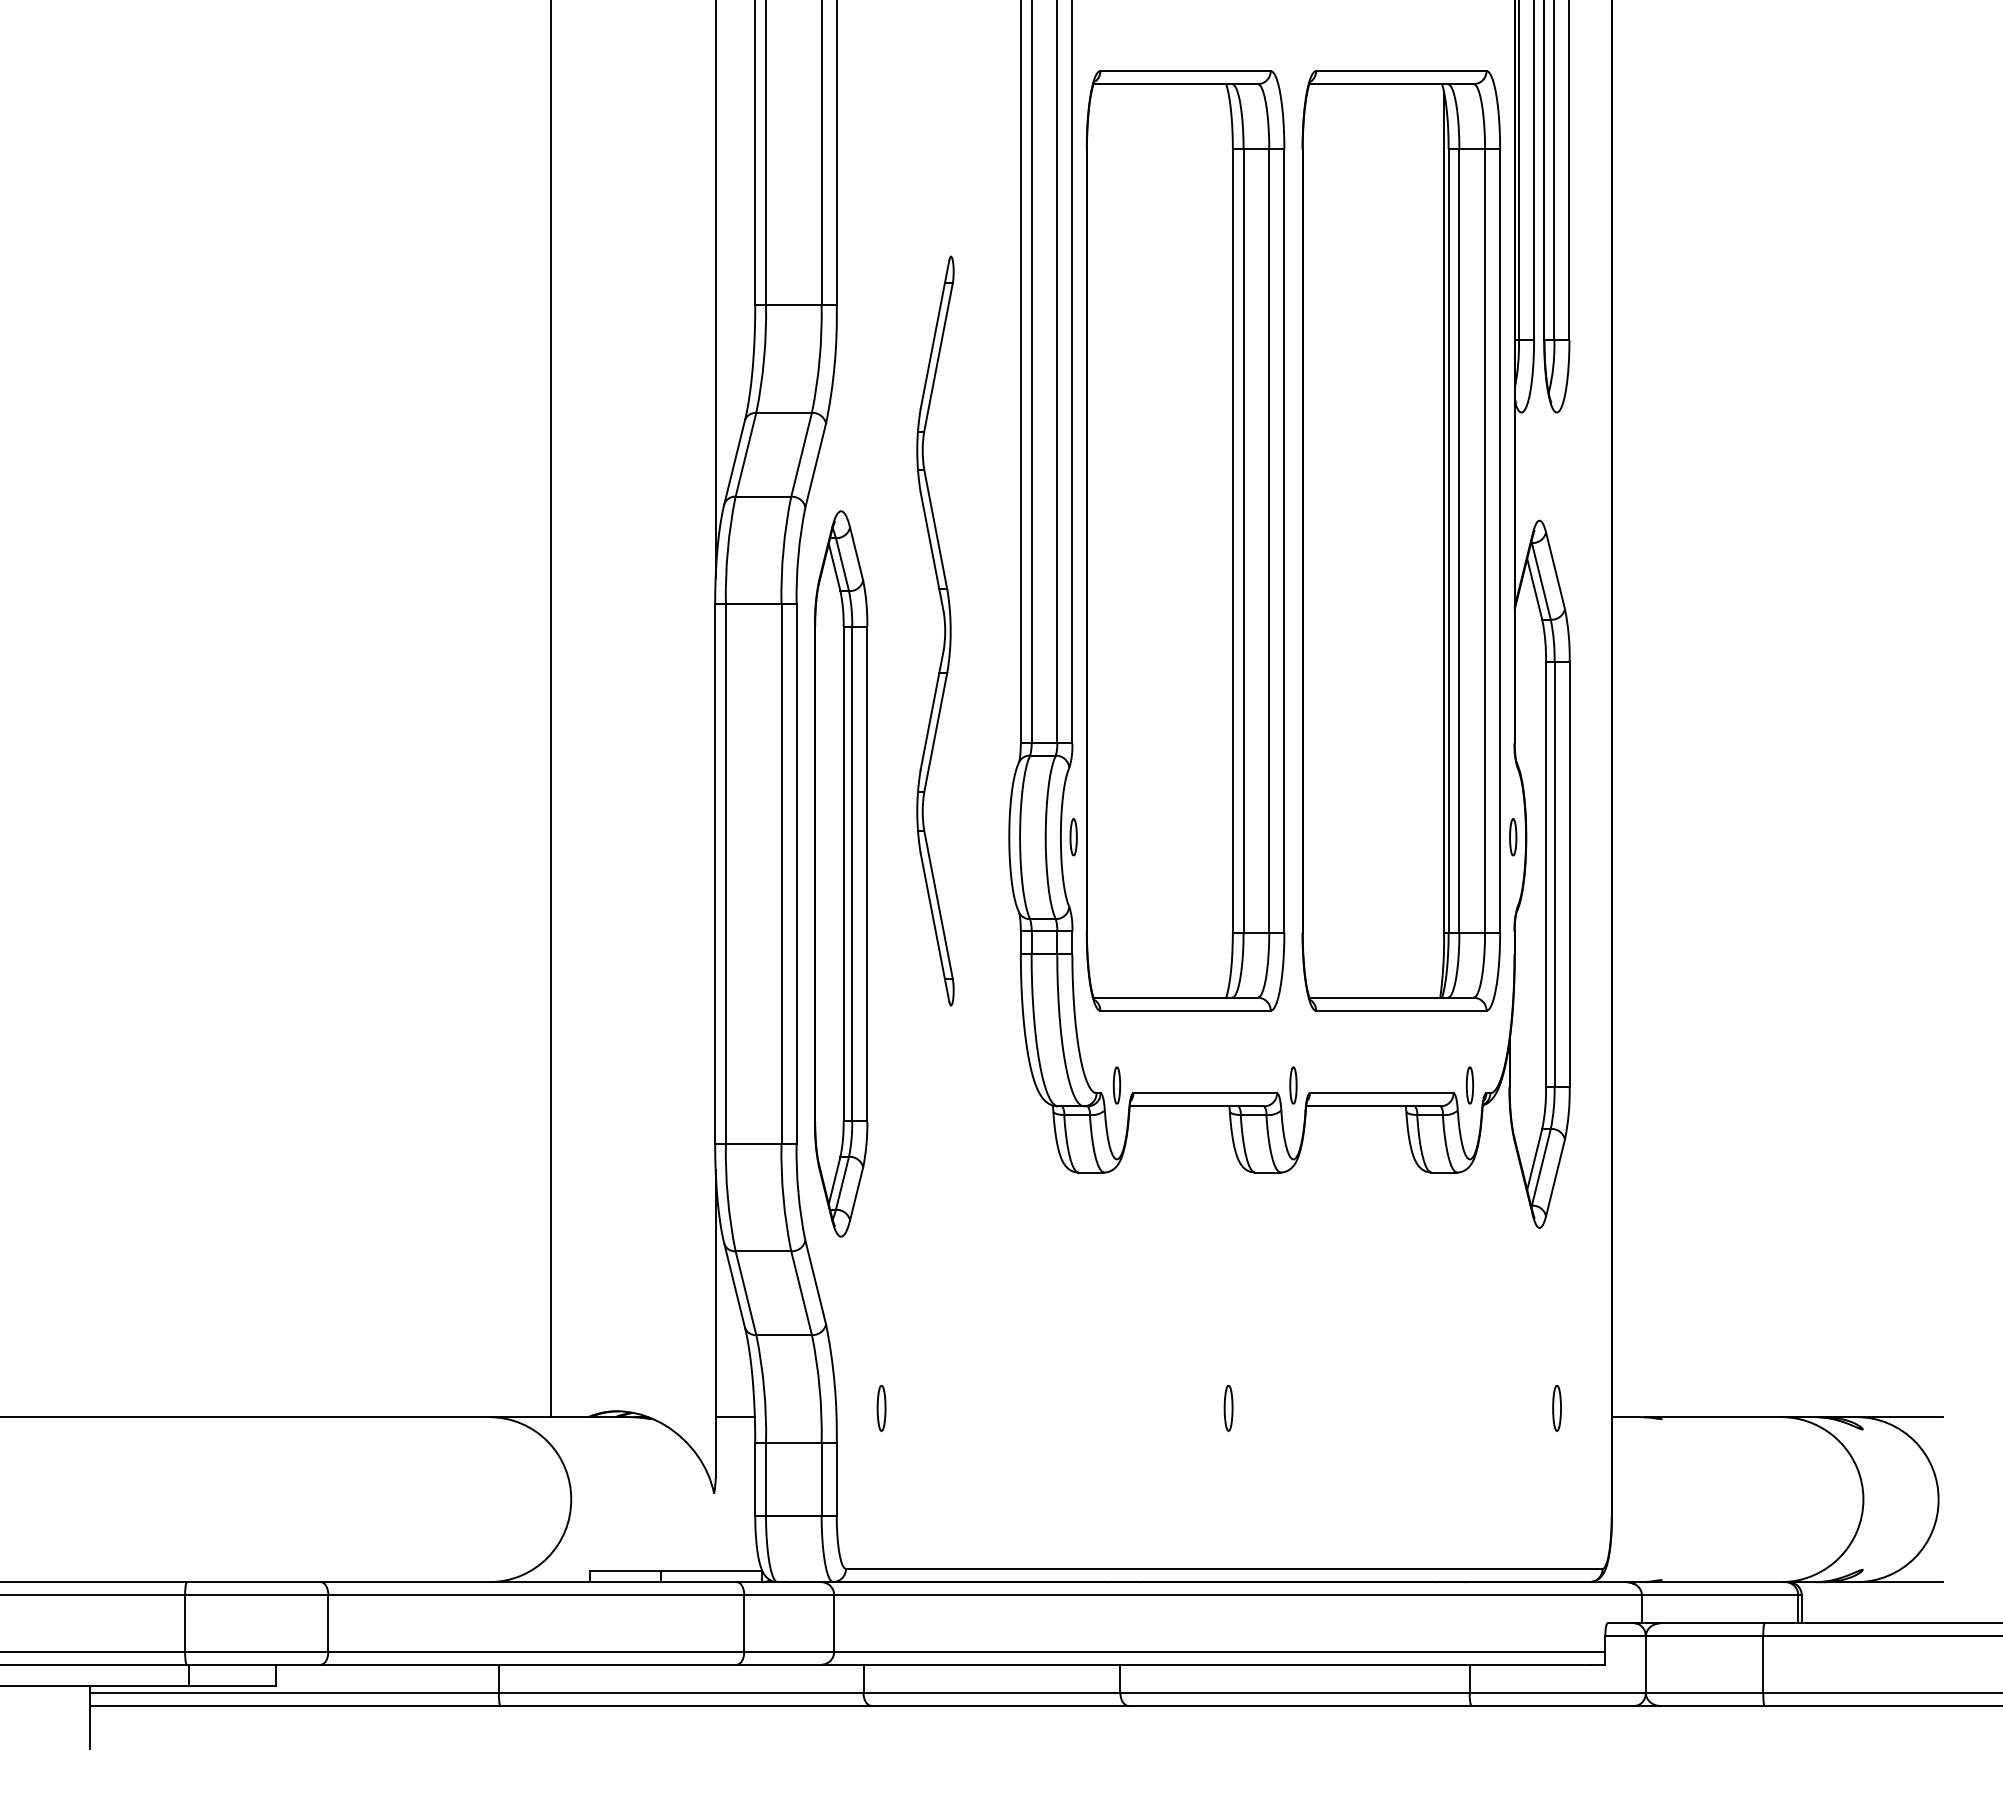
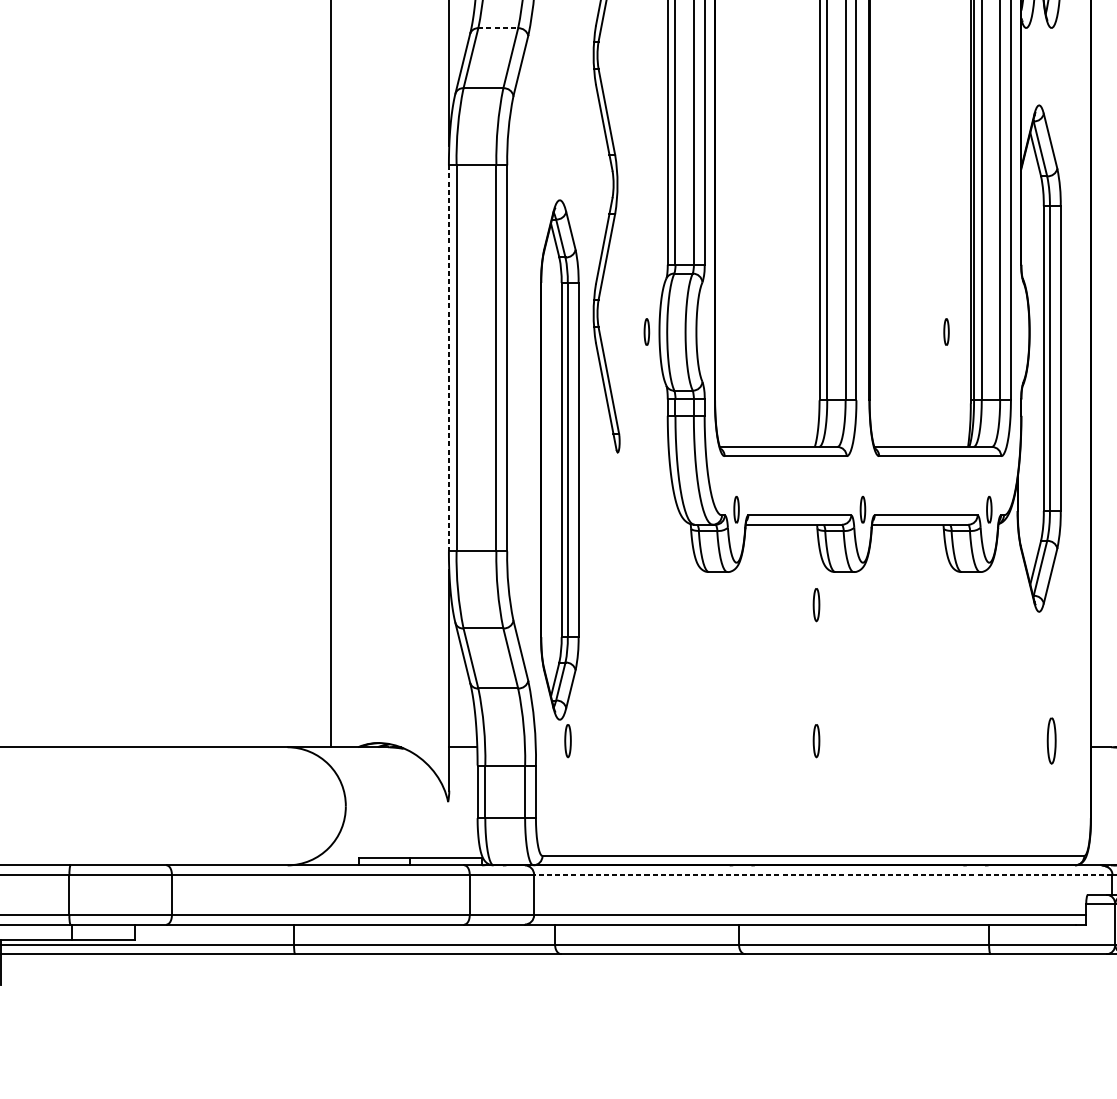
line: (784, 412) -> (498, 27), solid -> dashed
part: (1073, 837) -> (646, 332), moved
part: (1513, 837) -> (946, 332), moved
line: (715, 873) -> (449, 358), solid -> dashed
part: (841, 873) -> (560, 459), moved
part: (1228, 1218) -> (816, 605), added
part: (1556, 1408) -> (1051, 741), size x1.4
line: (1238, 1595) -> (823, 874), solid -> dashed

